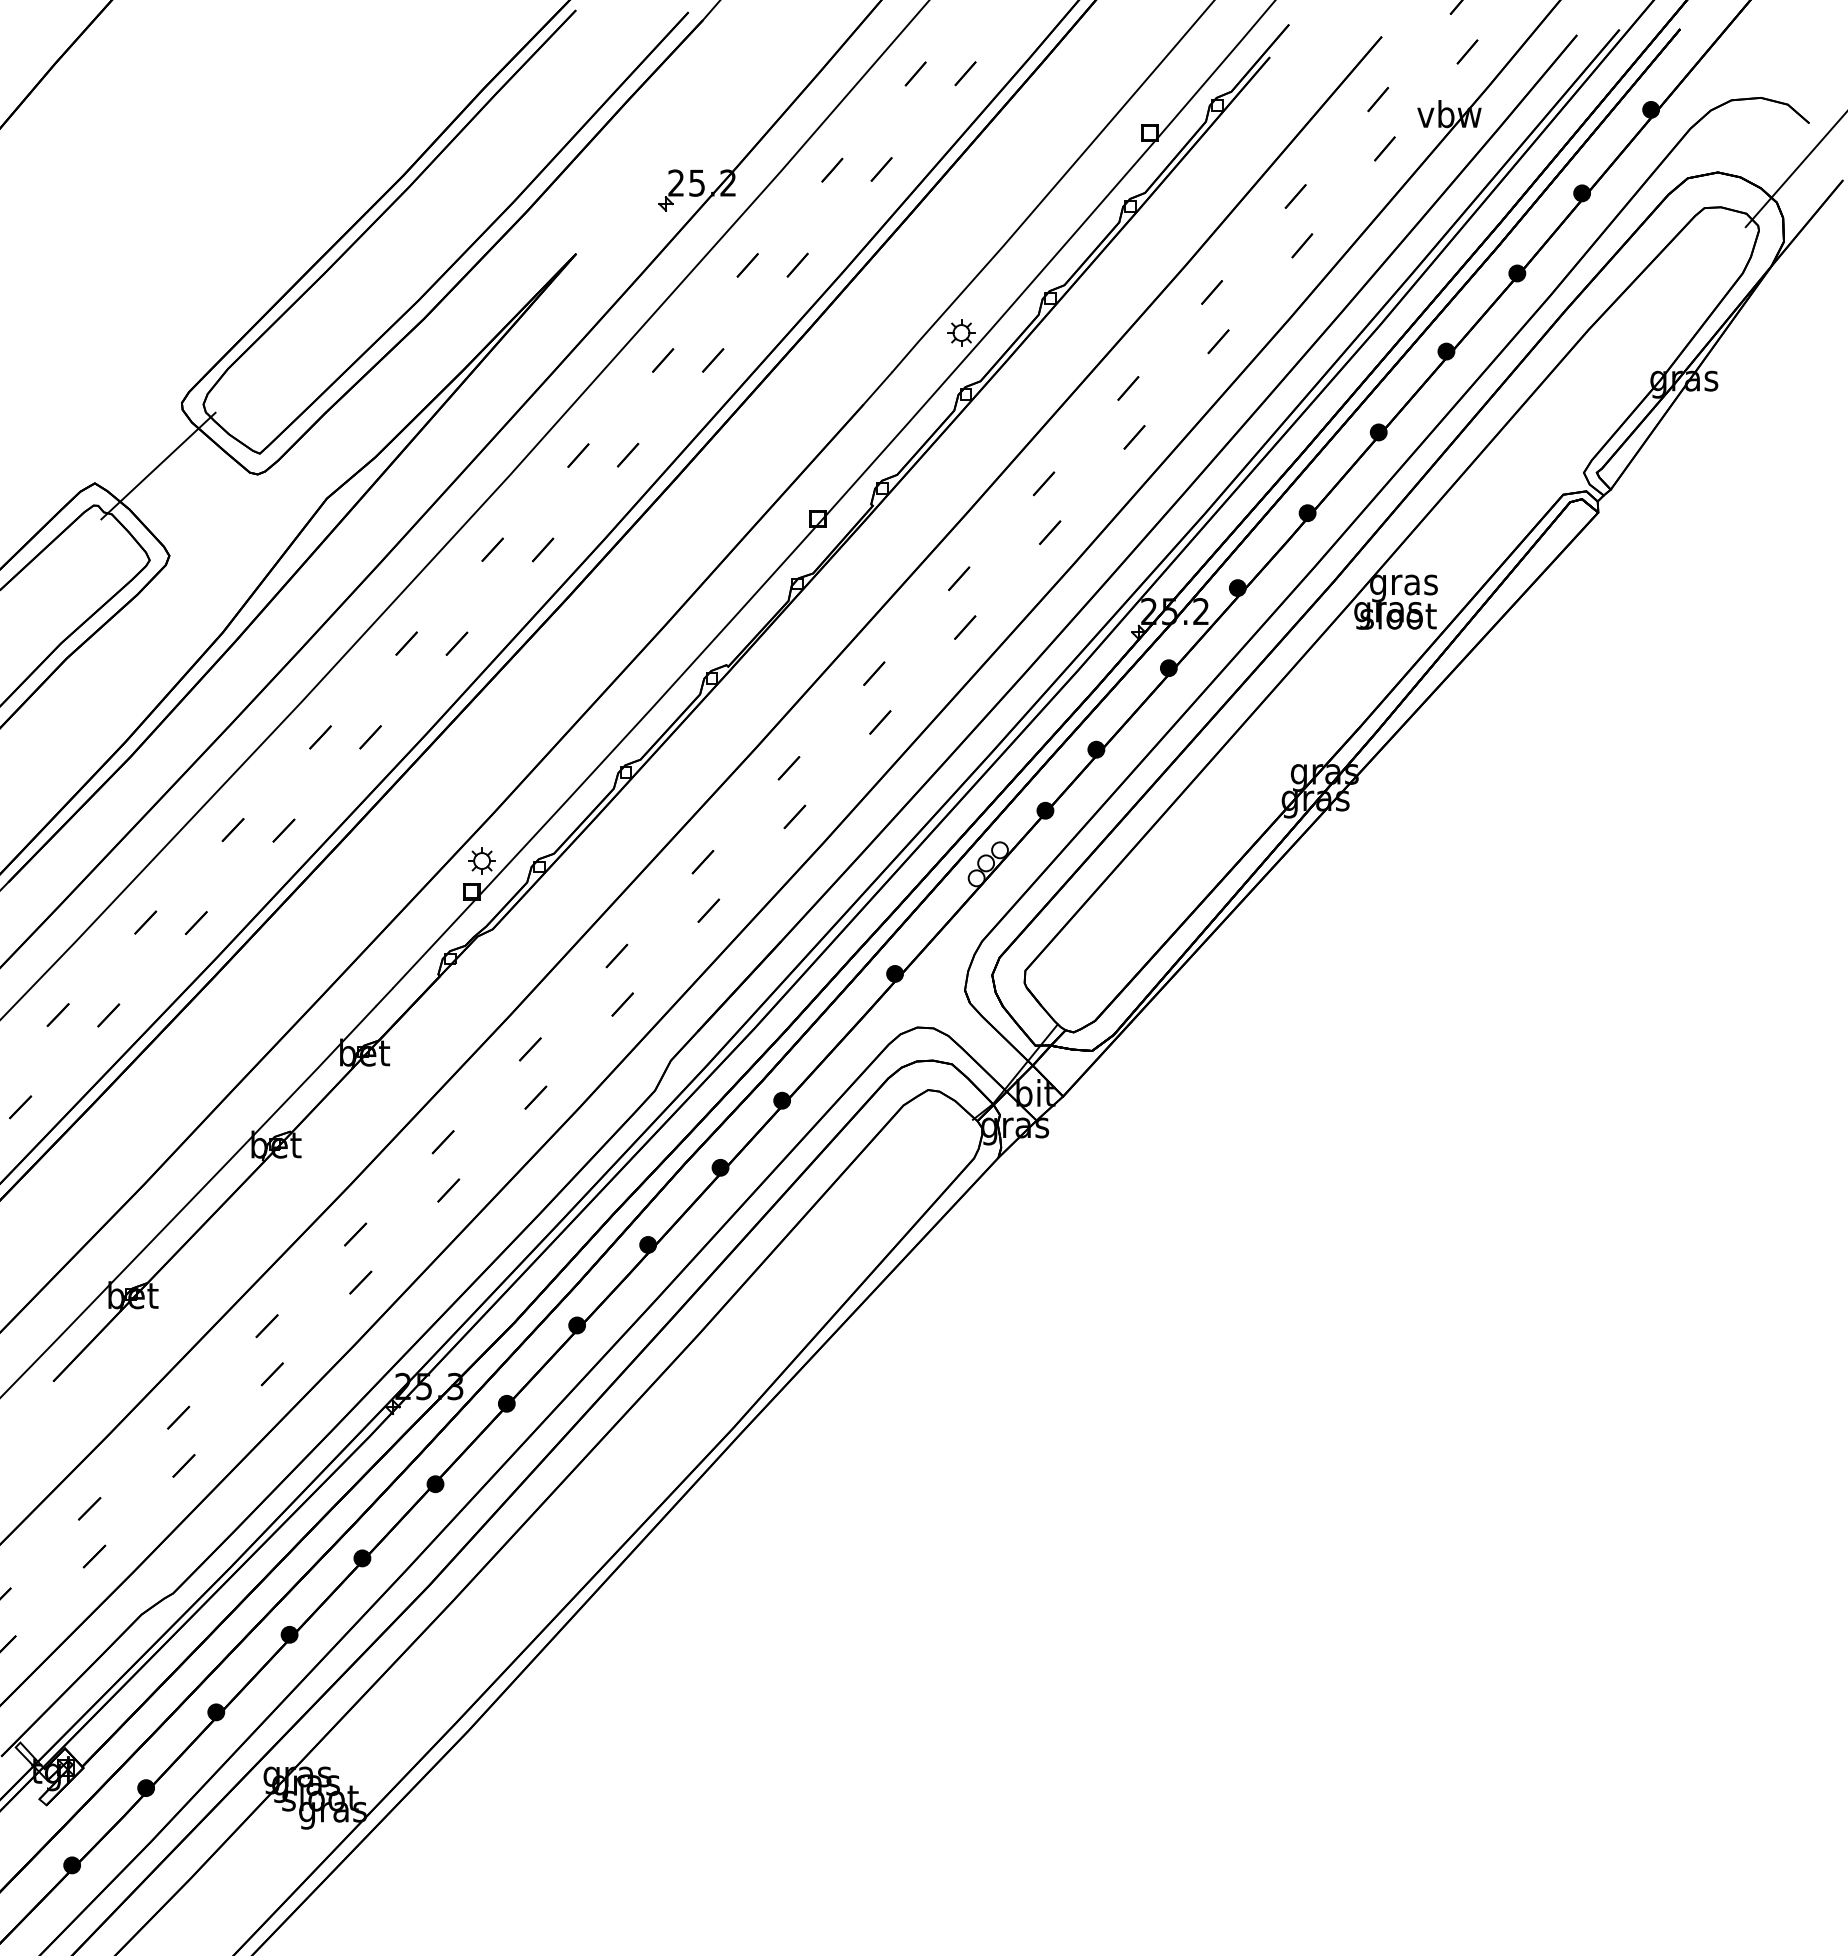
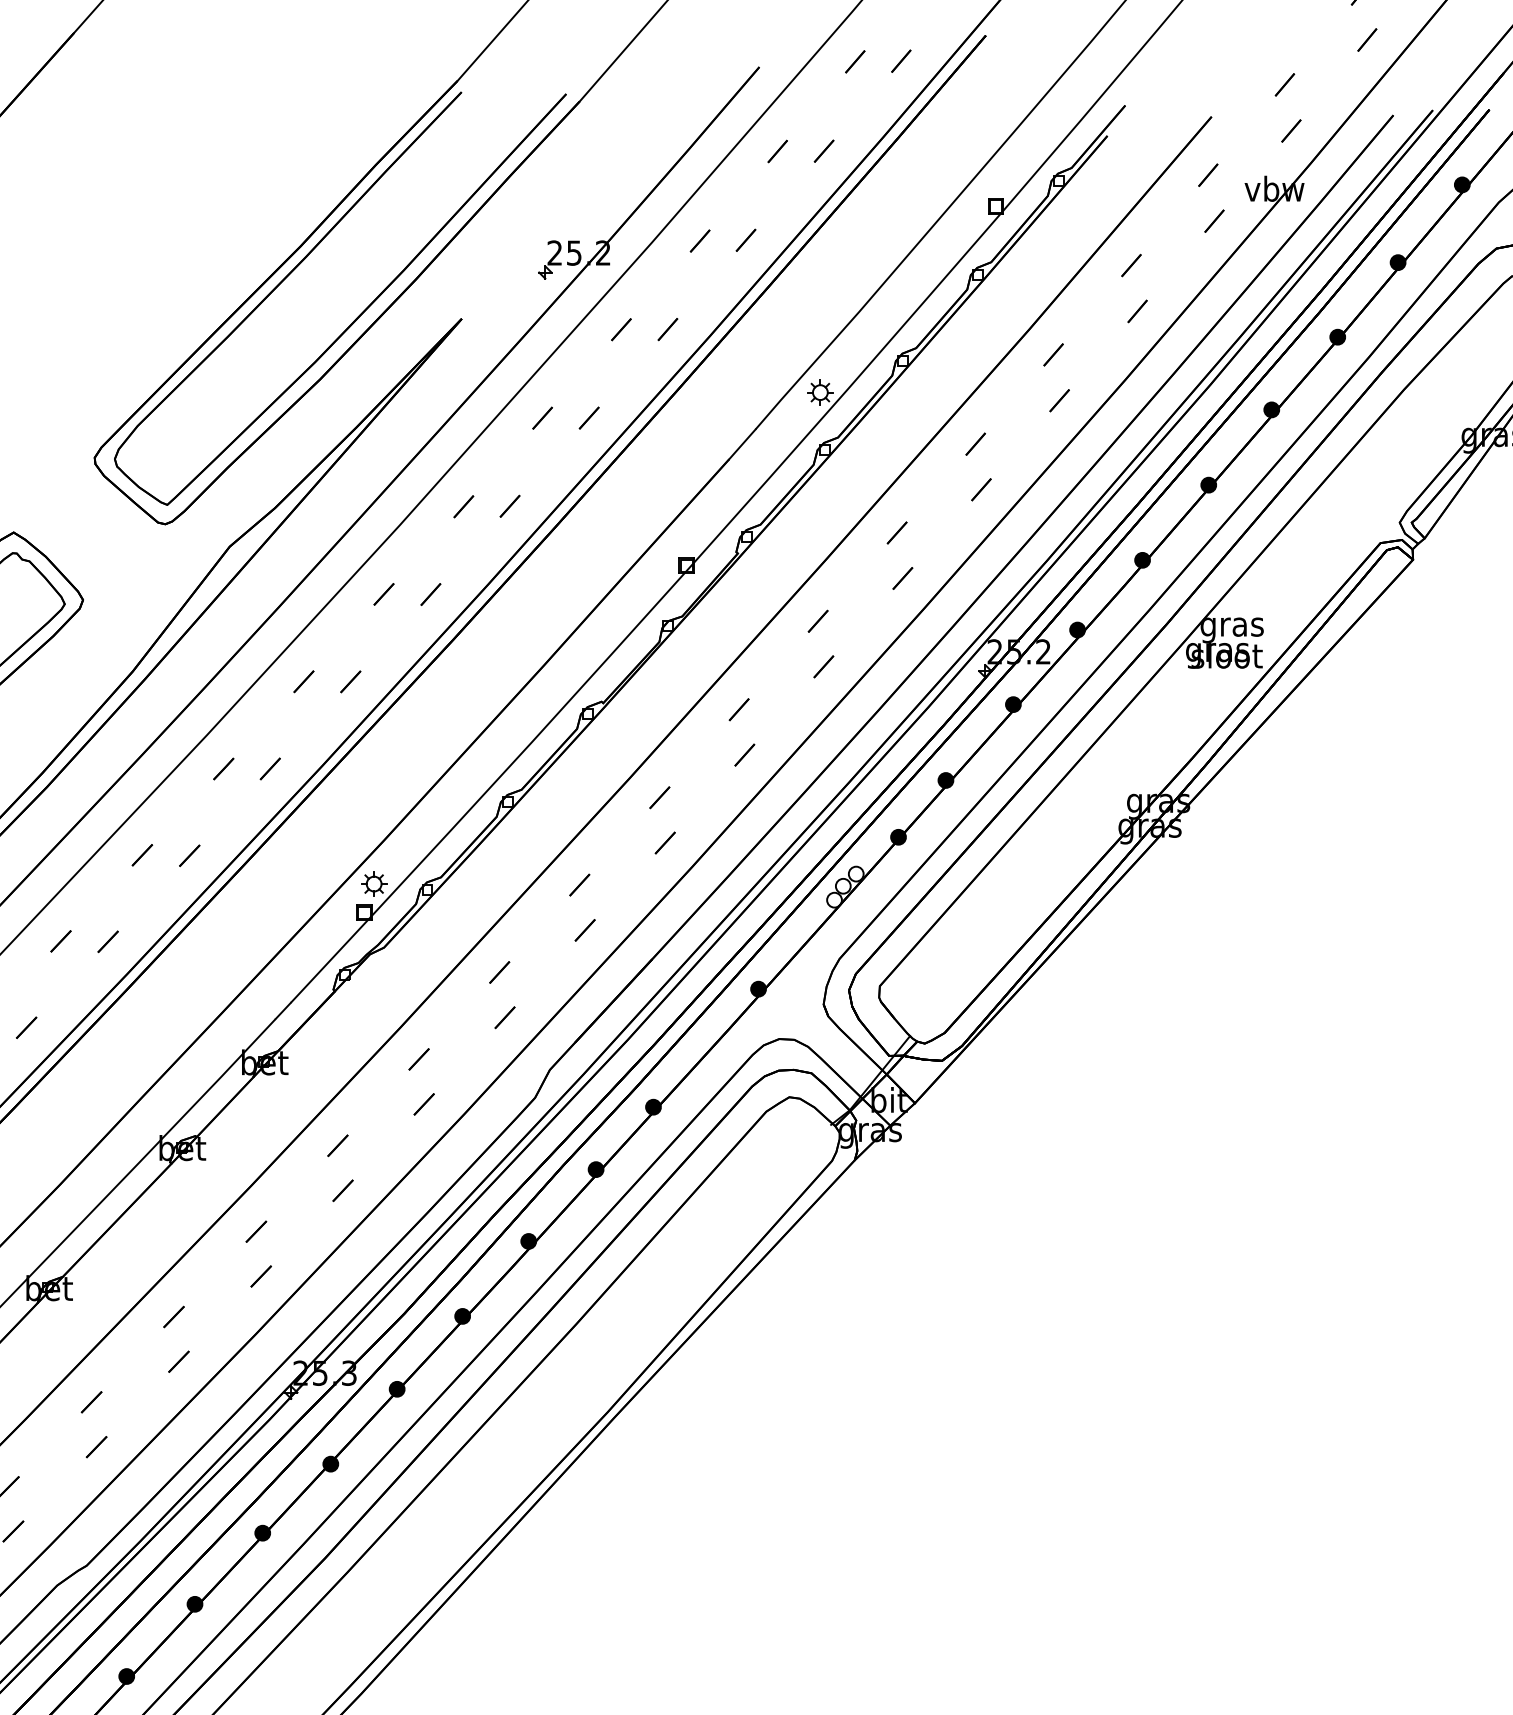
line: (158, 465) -> (72, 515), removed

